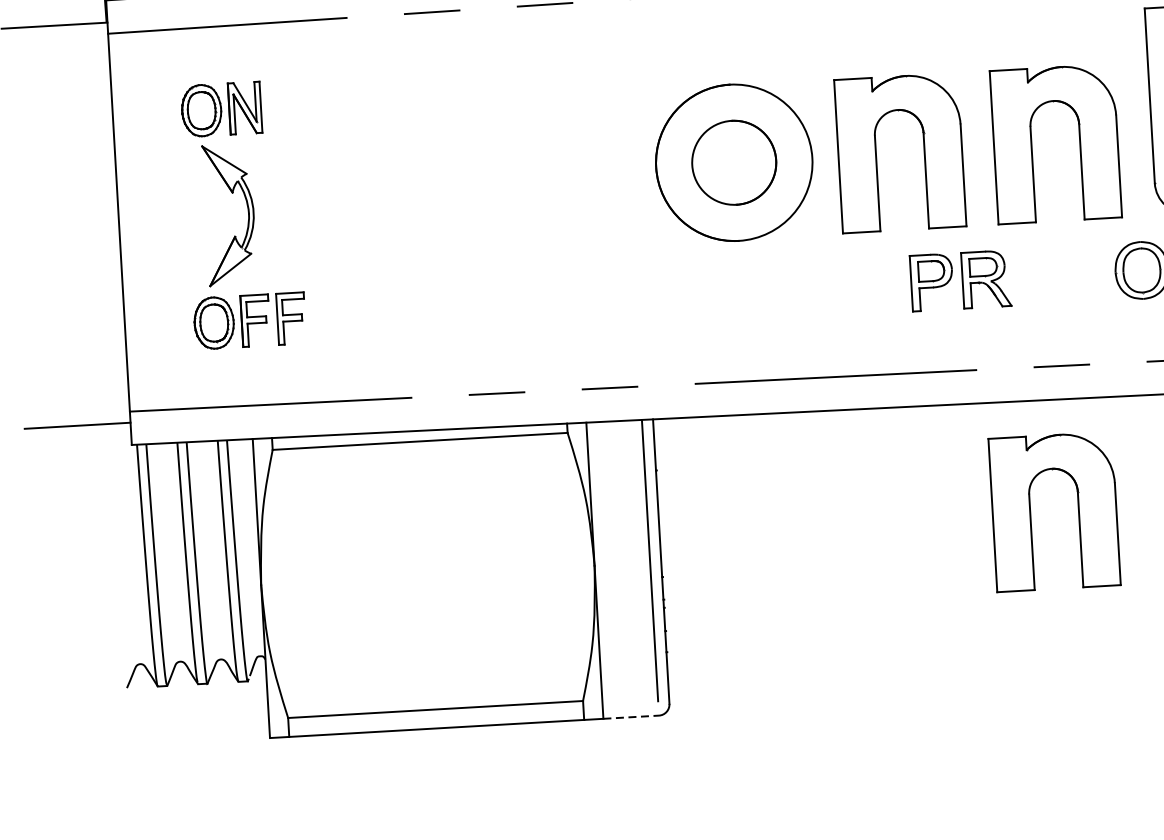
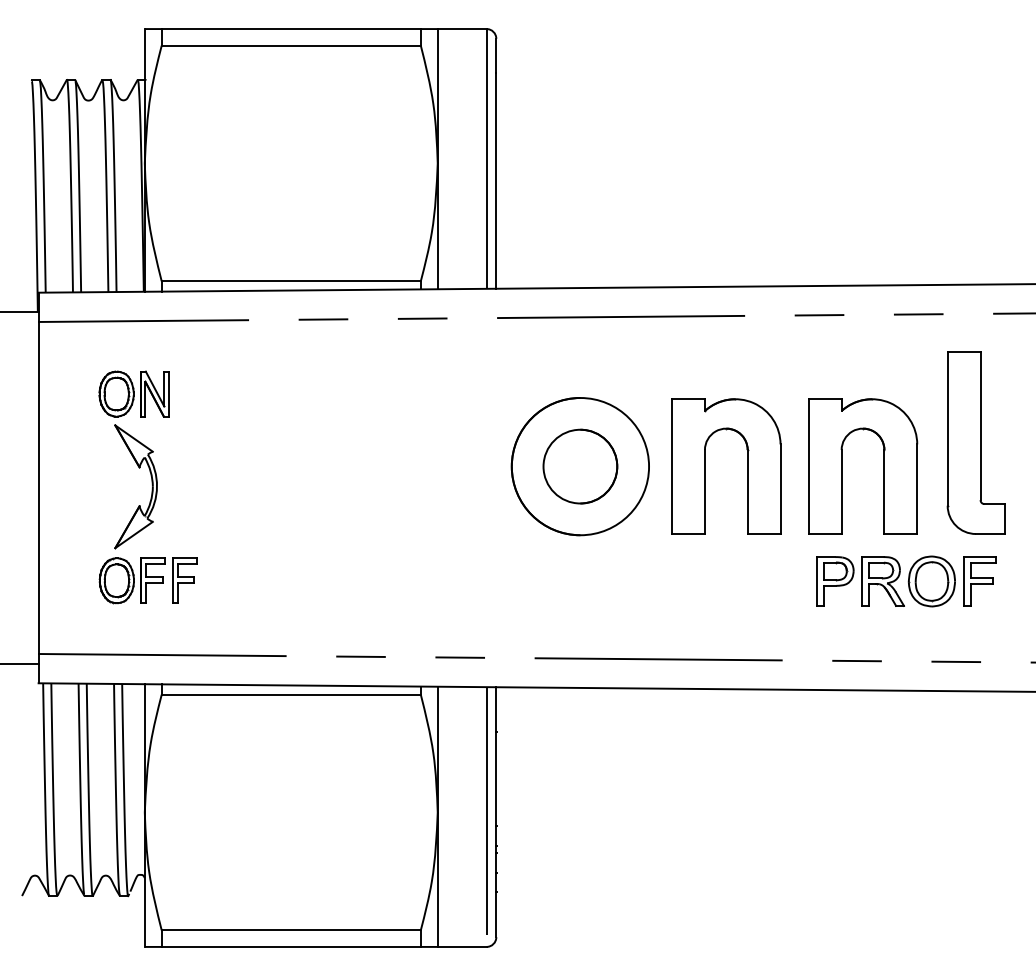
part: (960, 280) -> (860, 581), moved
part: (1030, 513) -> (822, 788), removed
line: (631, 716) -> (462, 946), dashed -> solid

